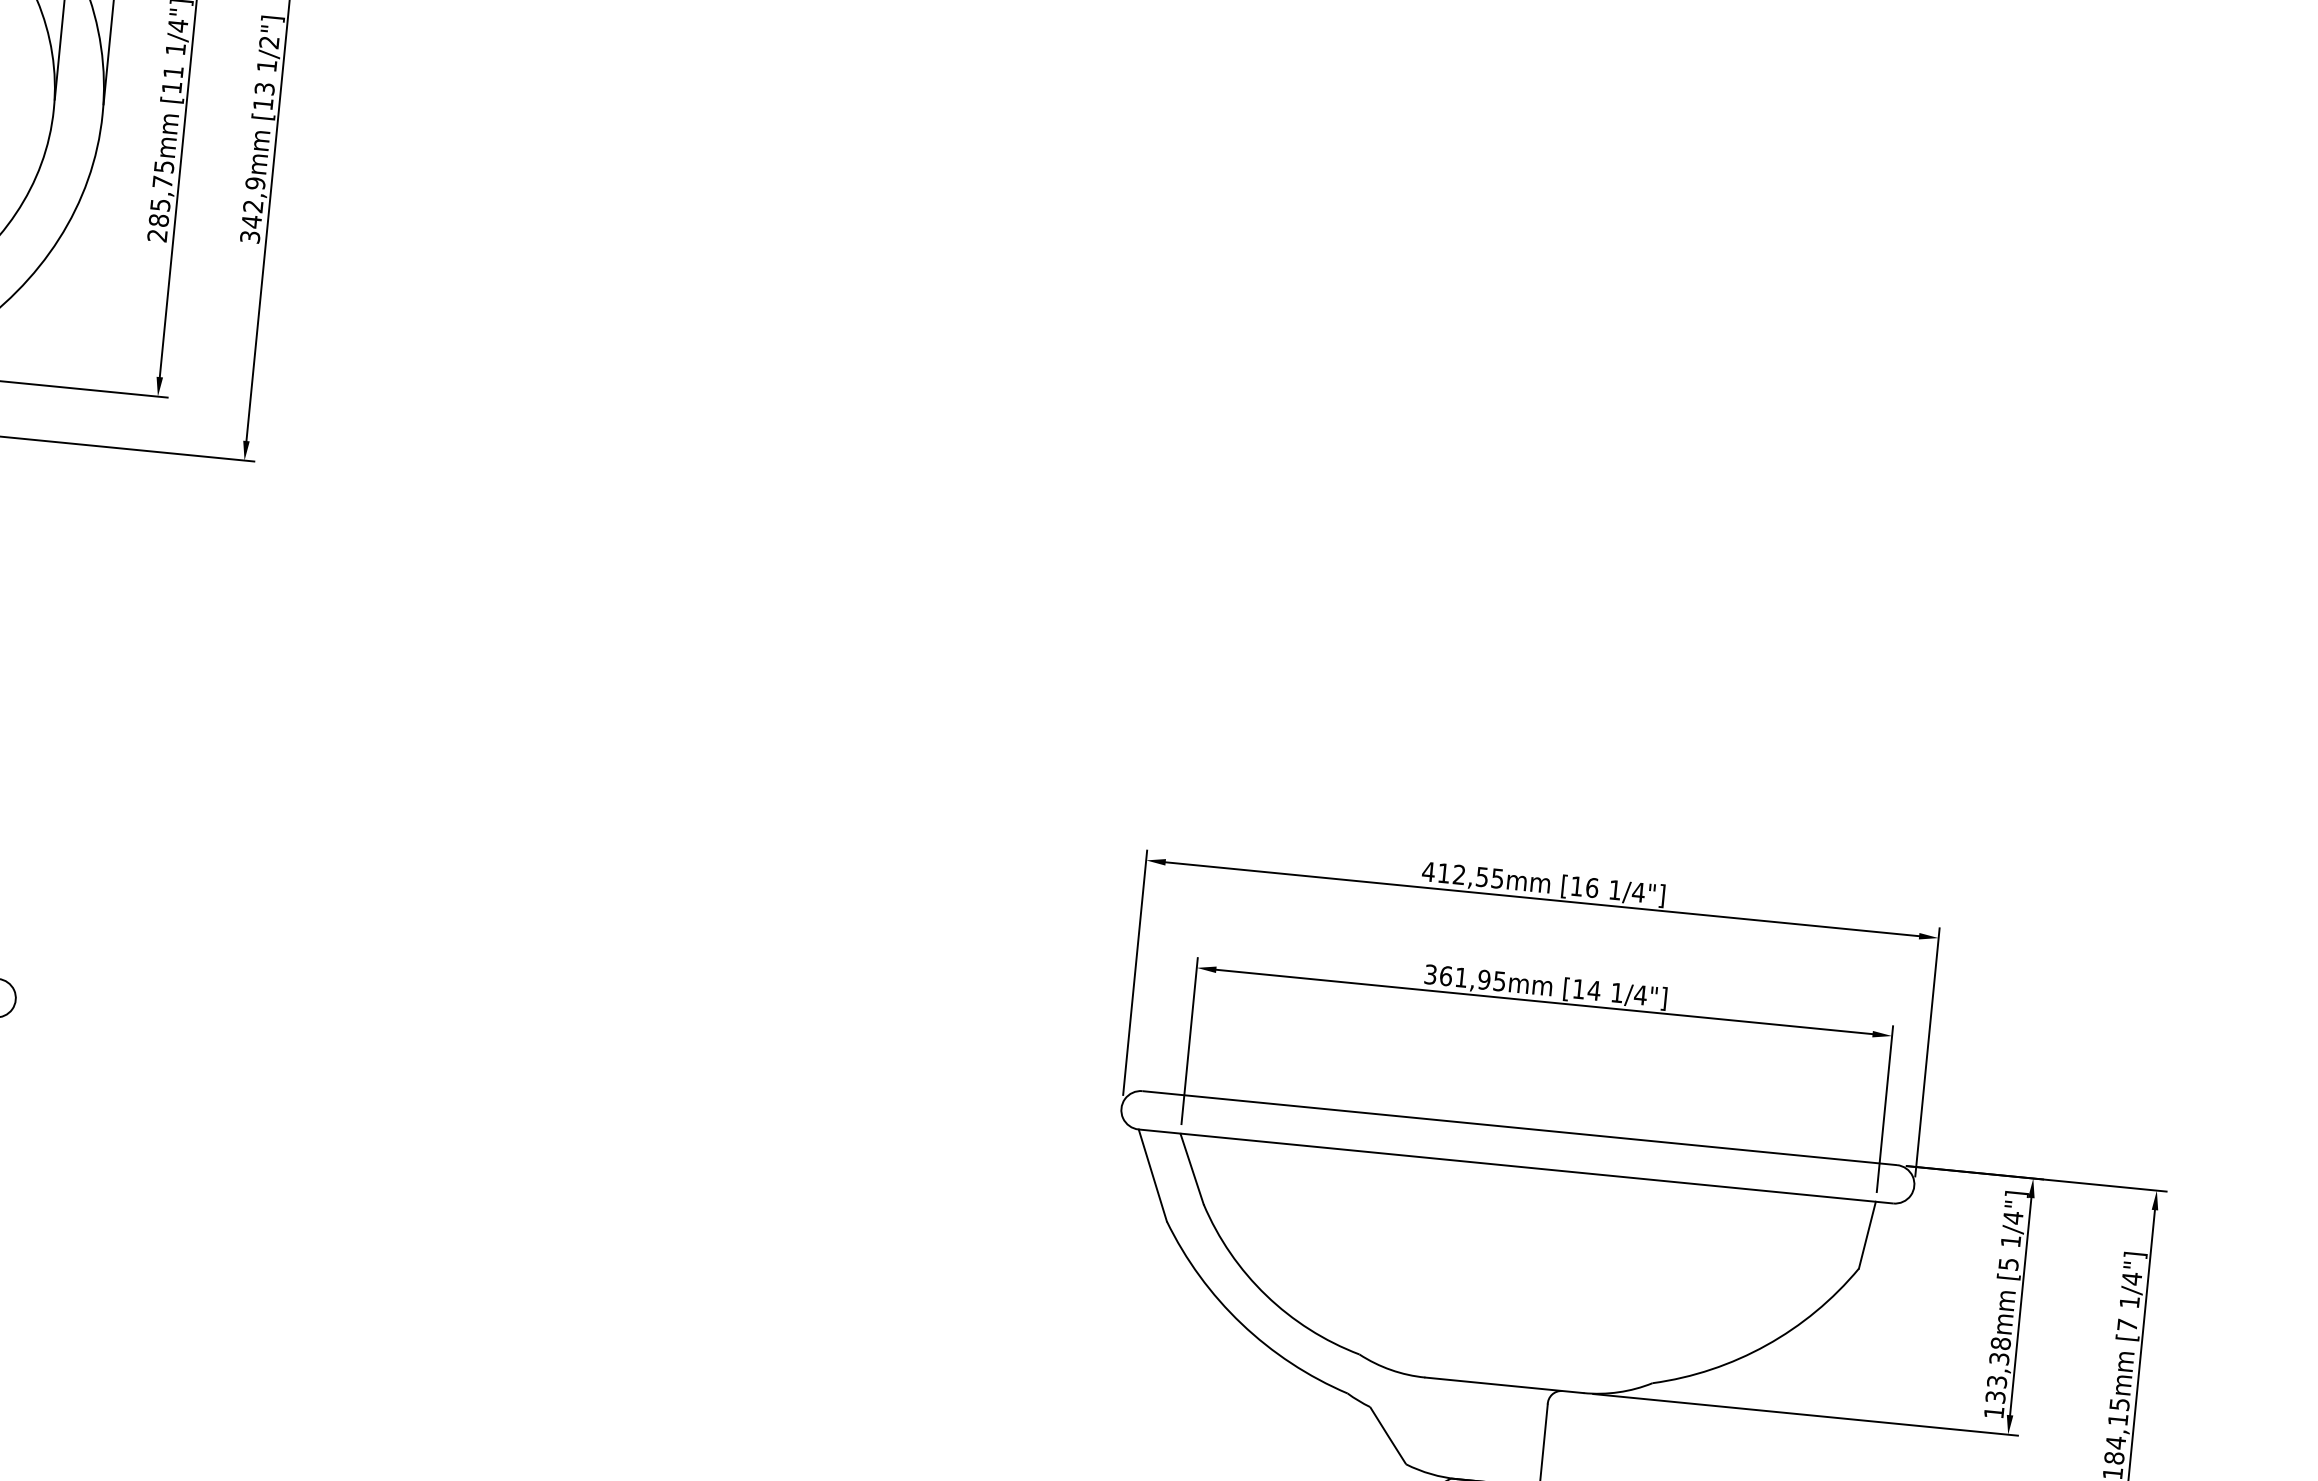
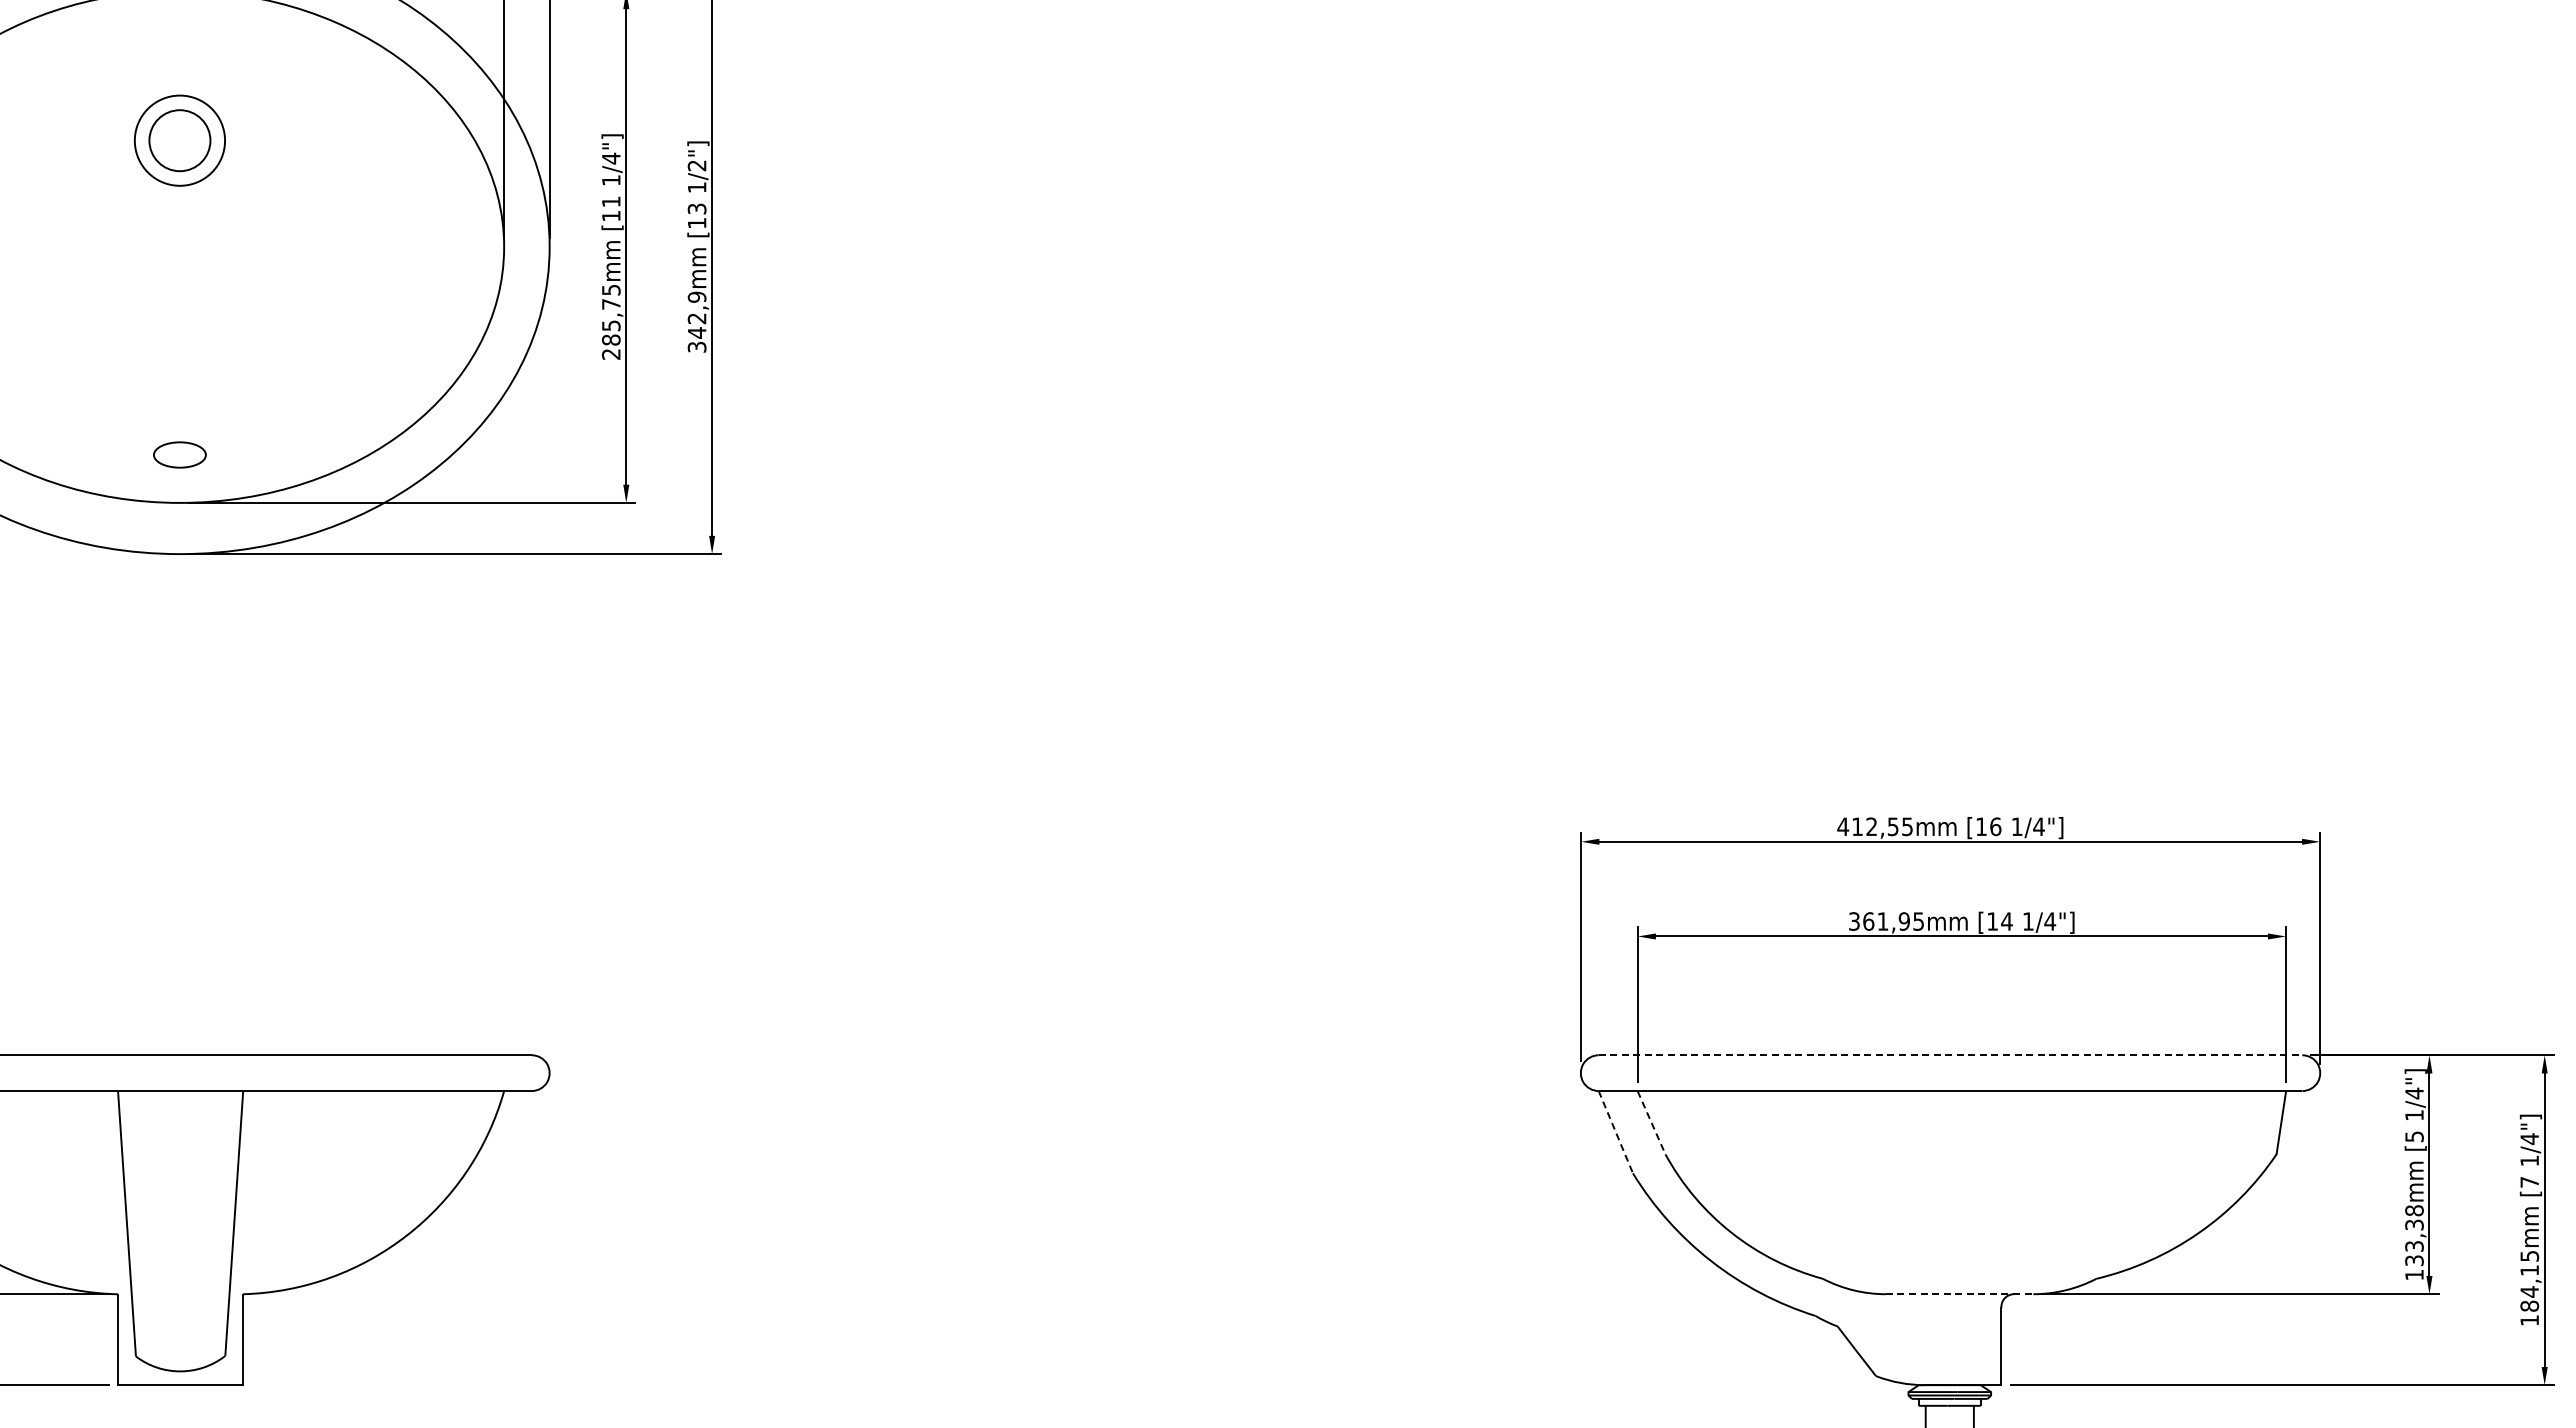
line: (1519, 1128) -> (1950, 1055), solid -> dashed
line: (1191, 1169) -> (1651, 1123), solid -> dashed
line: (1152, 1175) -> (1615, 1132), solid -> dashed
line: (1504, 1385) -> (1959, 1294), solid -> dashed

